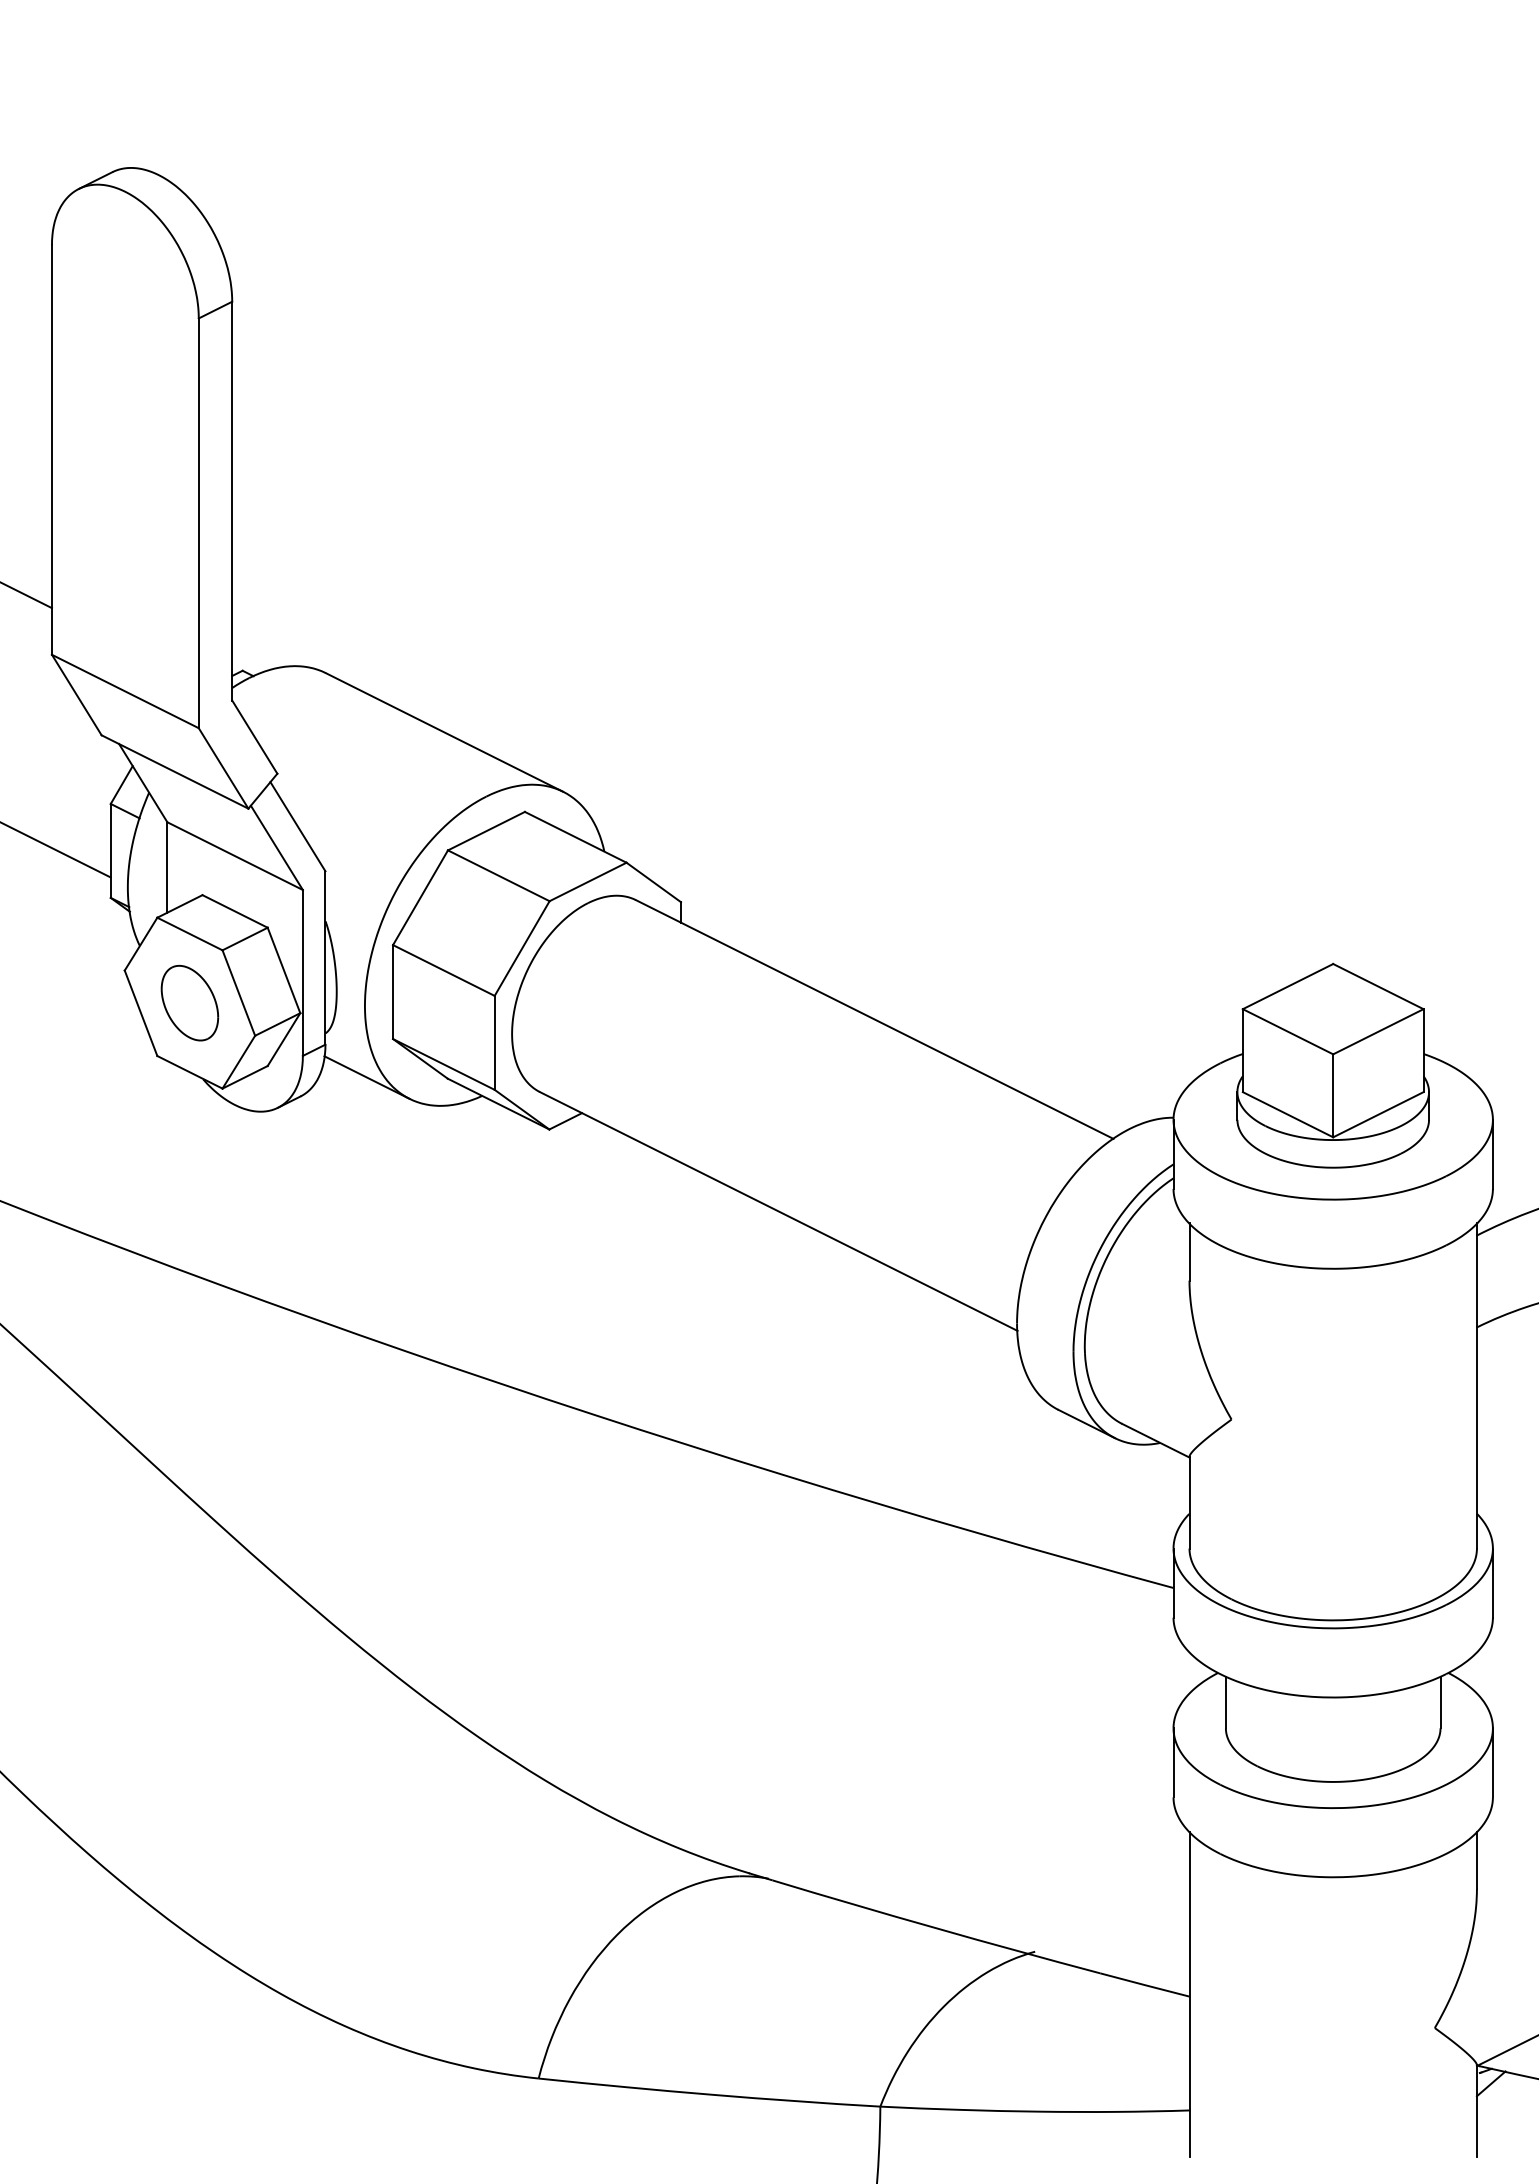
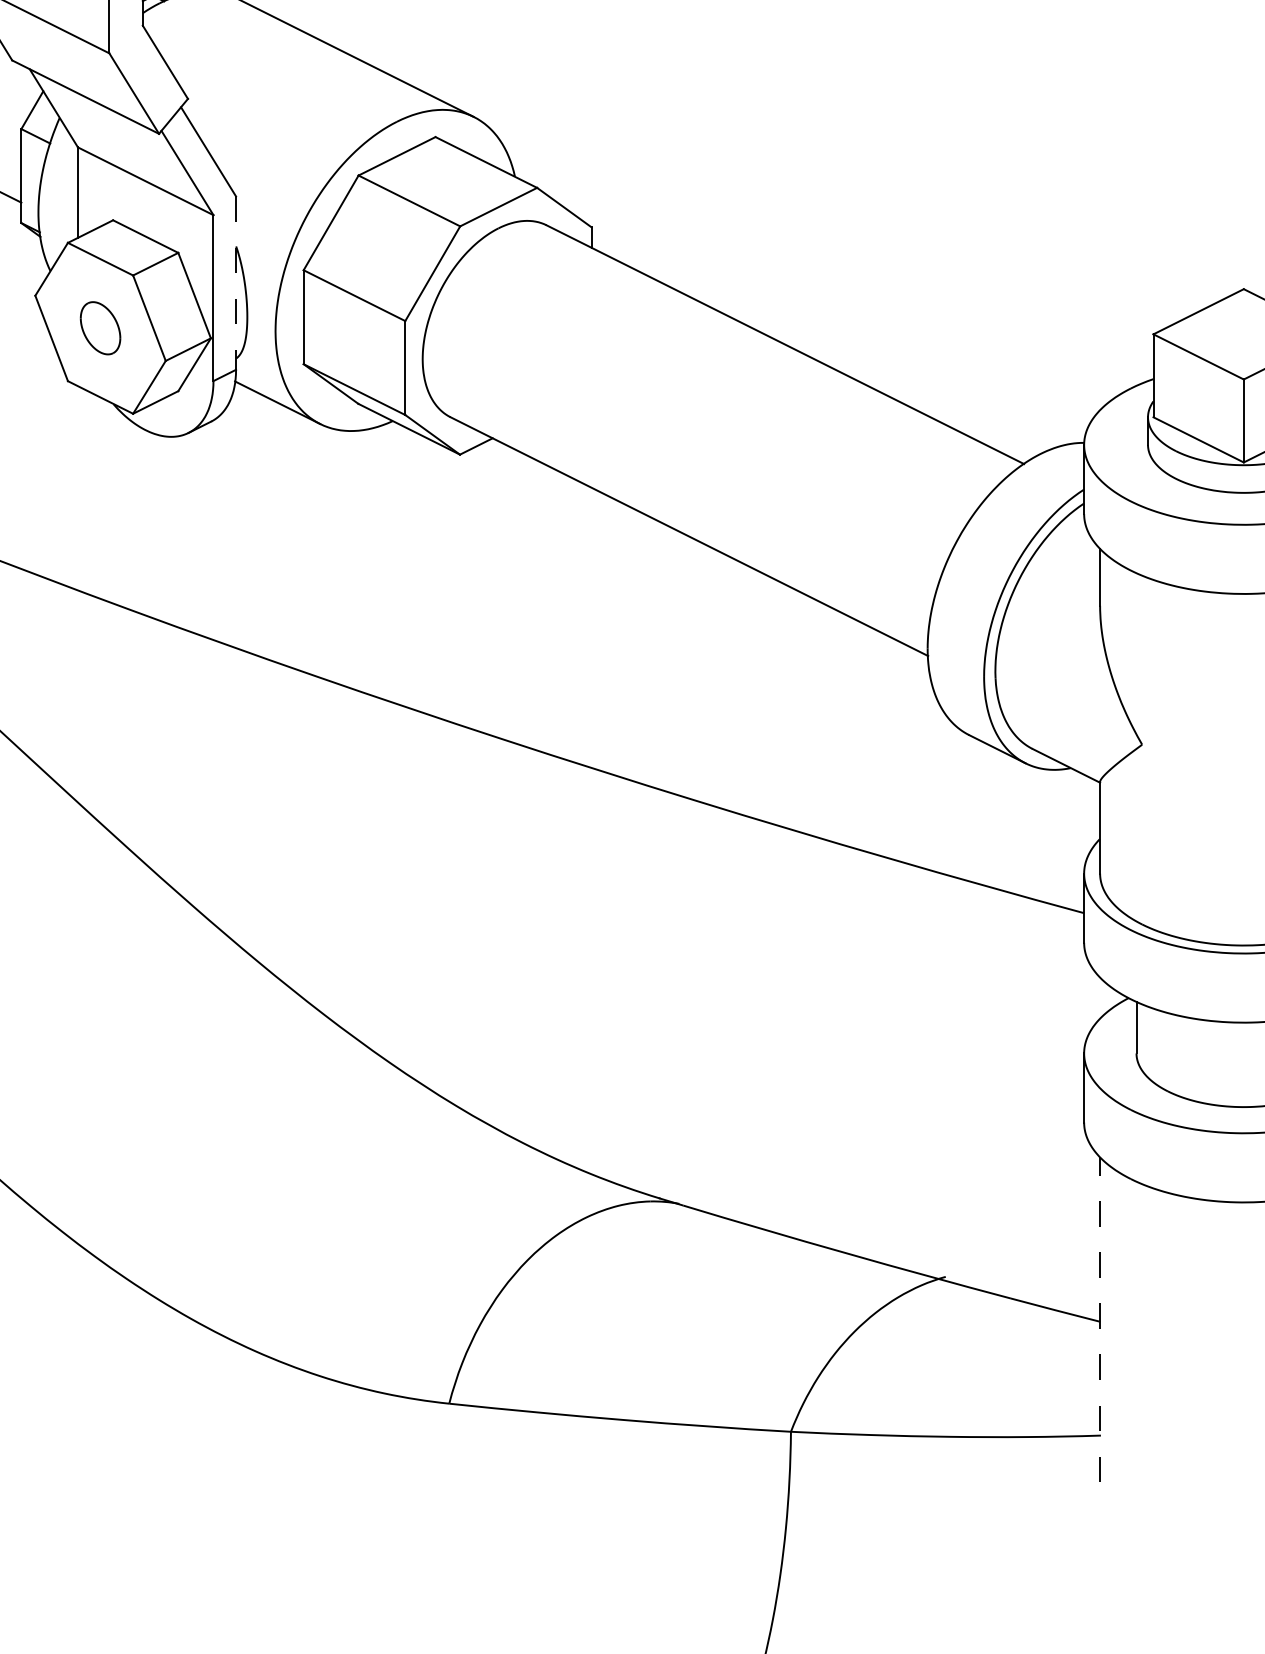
line: (325, 957) -> (236, 282), solid -> dashed
part: (189, 1002) -> (100, 327), size x0.7
line: (1189, 1994) -> (1100, 1319), solid -> dashed

